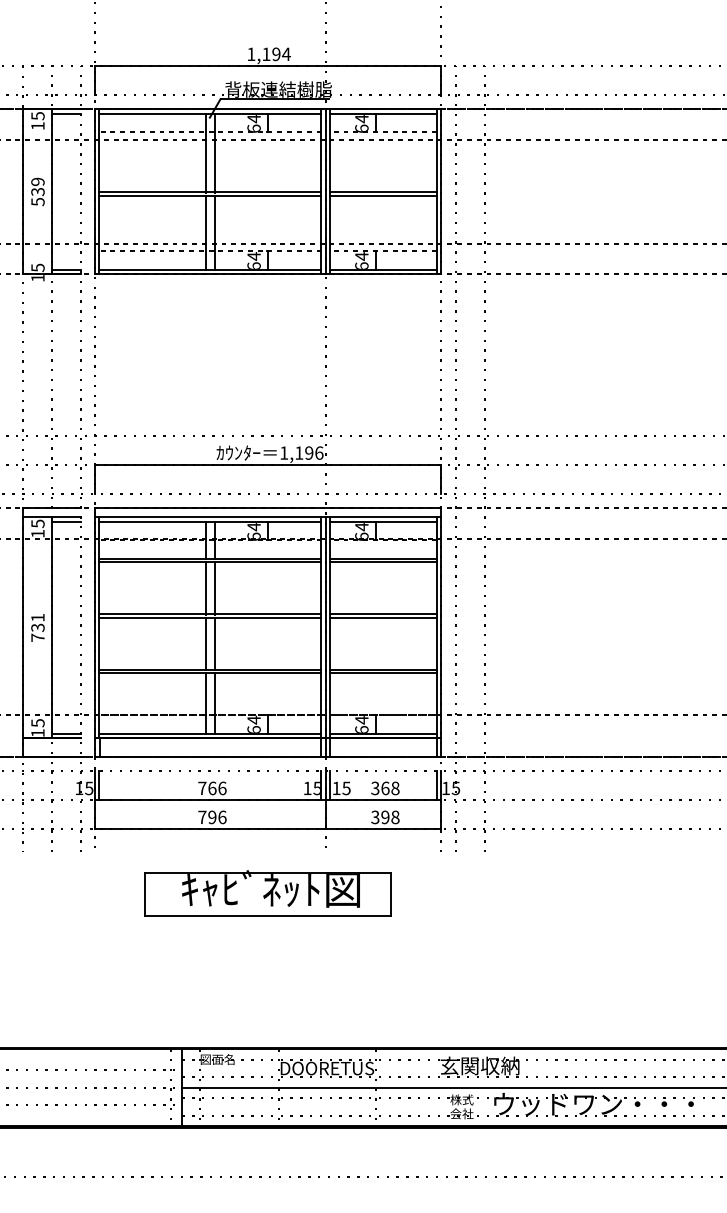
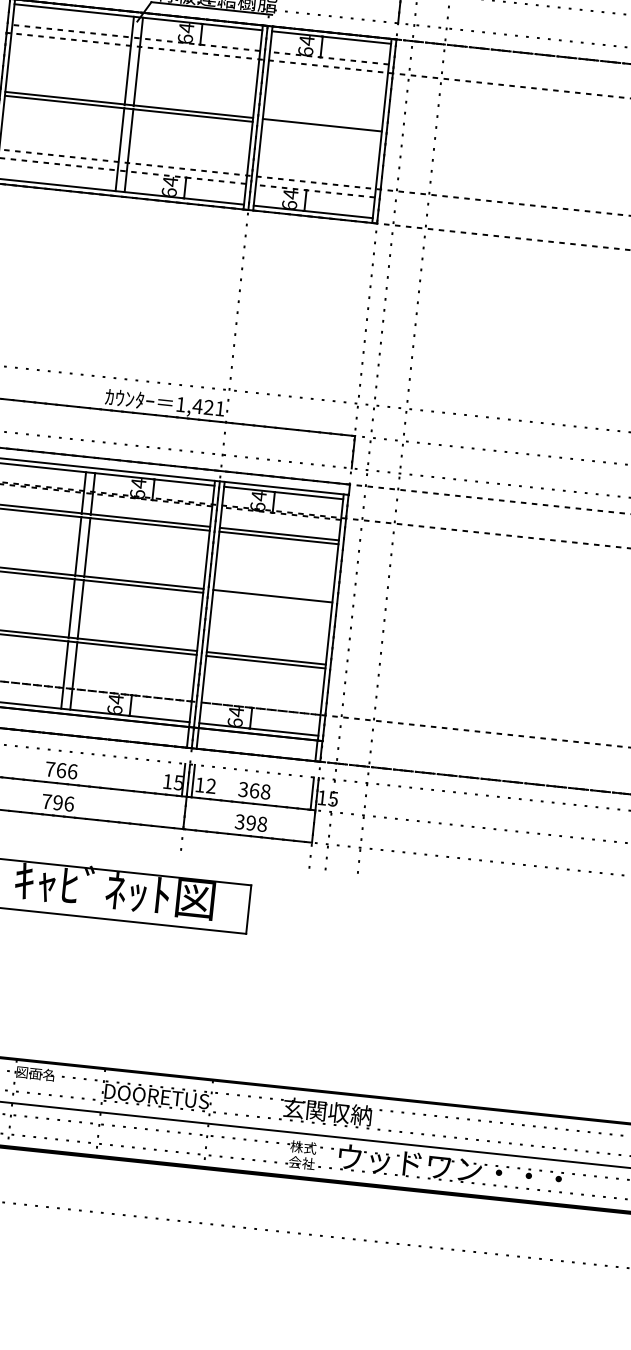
line: (383, 195) -> (322, 128), removed
text: (308, 452) -> (208, 406), 1,196 -> 1,421
line: (383, 617) -> (272, 599), removed
text: (346, 788) -> (211, 786), 15 -> 12

